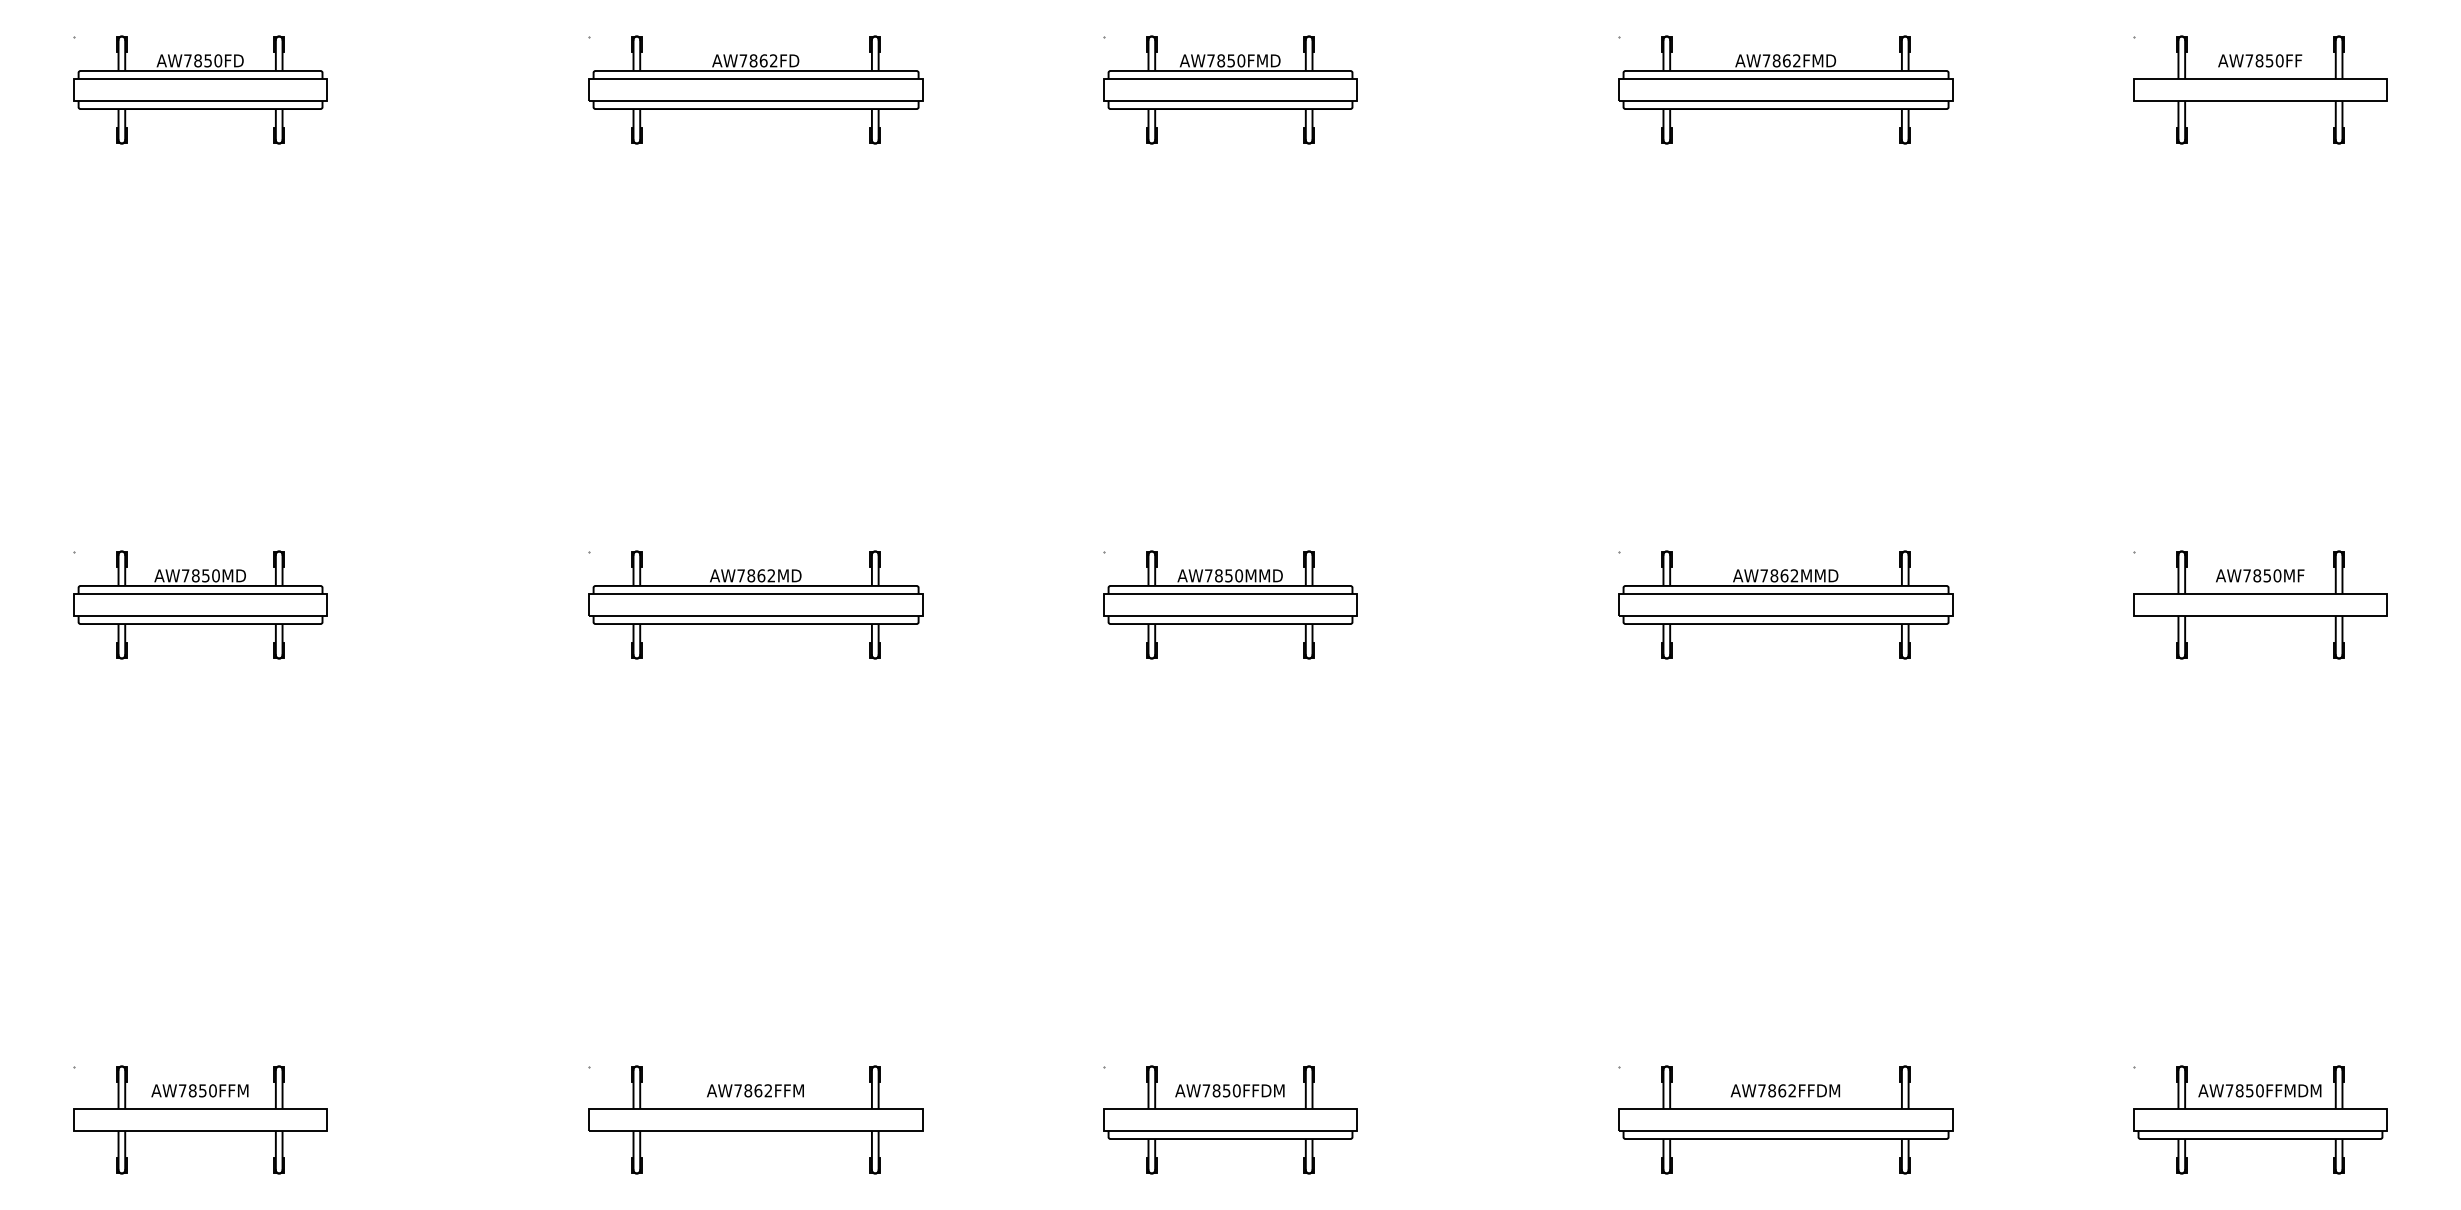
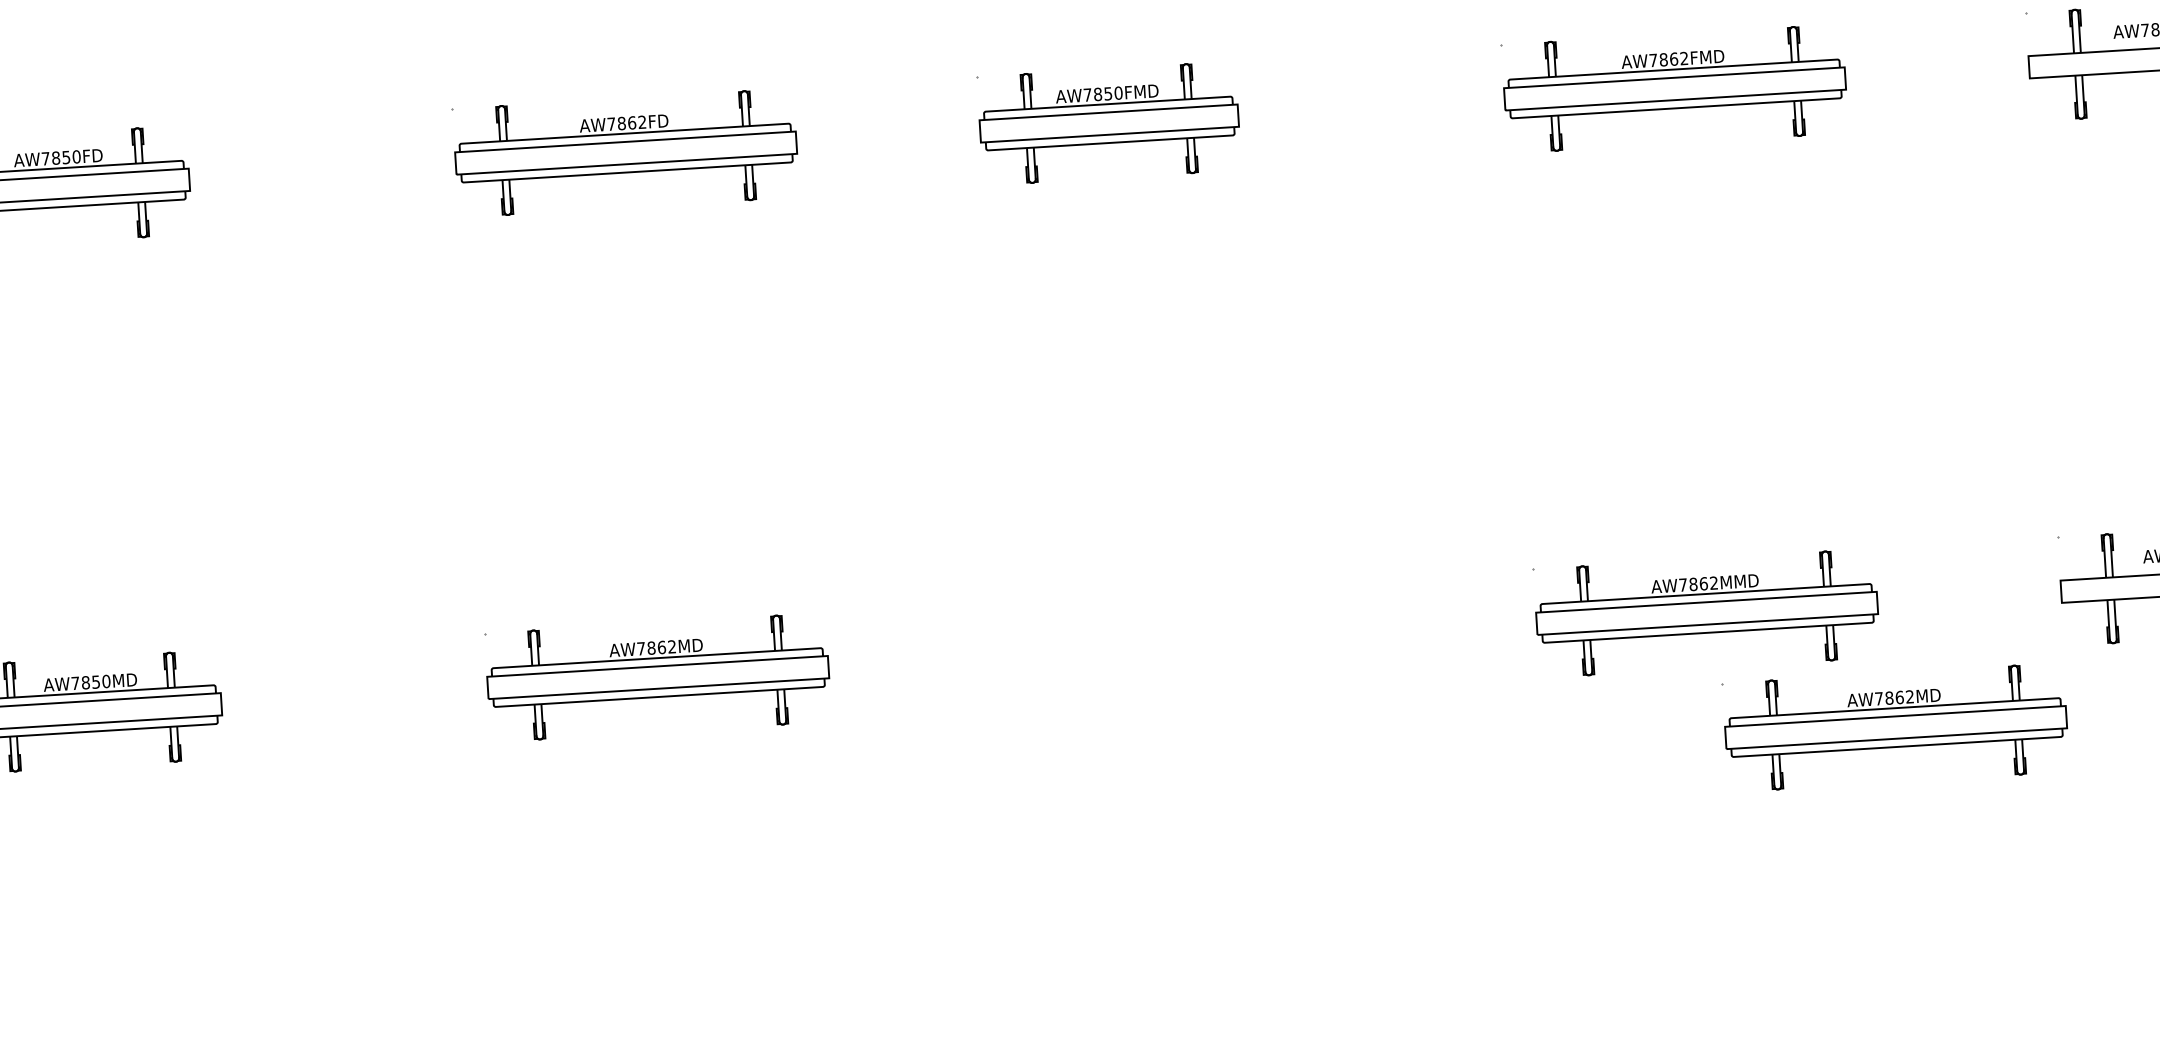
part: (1230, 604) -> (1141, 647), removed
part: (1963, 727) -> (1895, 727), added

